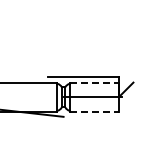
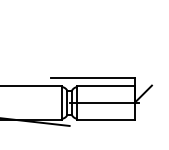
line: (94, 82) -> (106, 85), dashed -> solid
line: (94, 112) -> (106, 120), dashed -> solid

